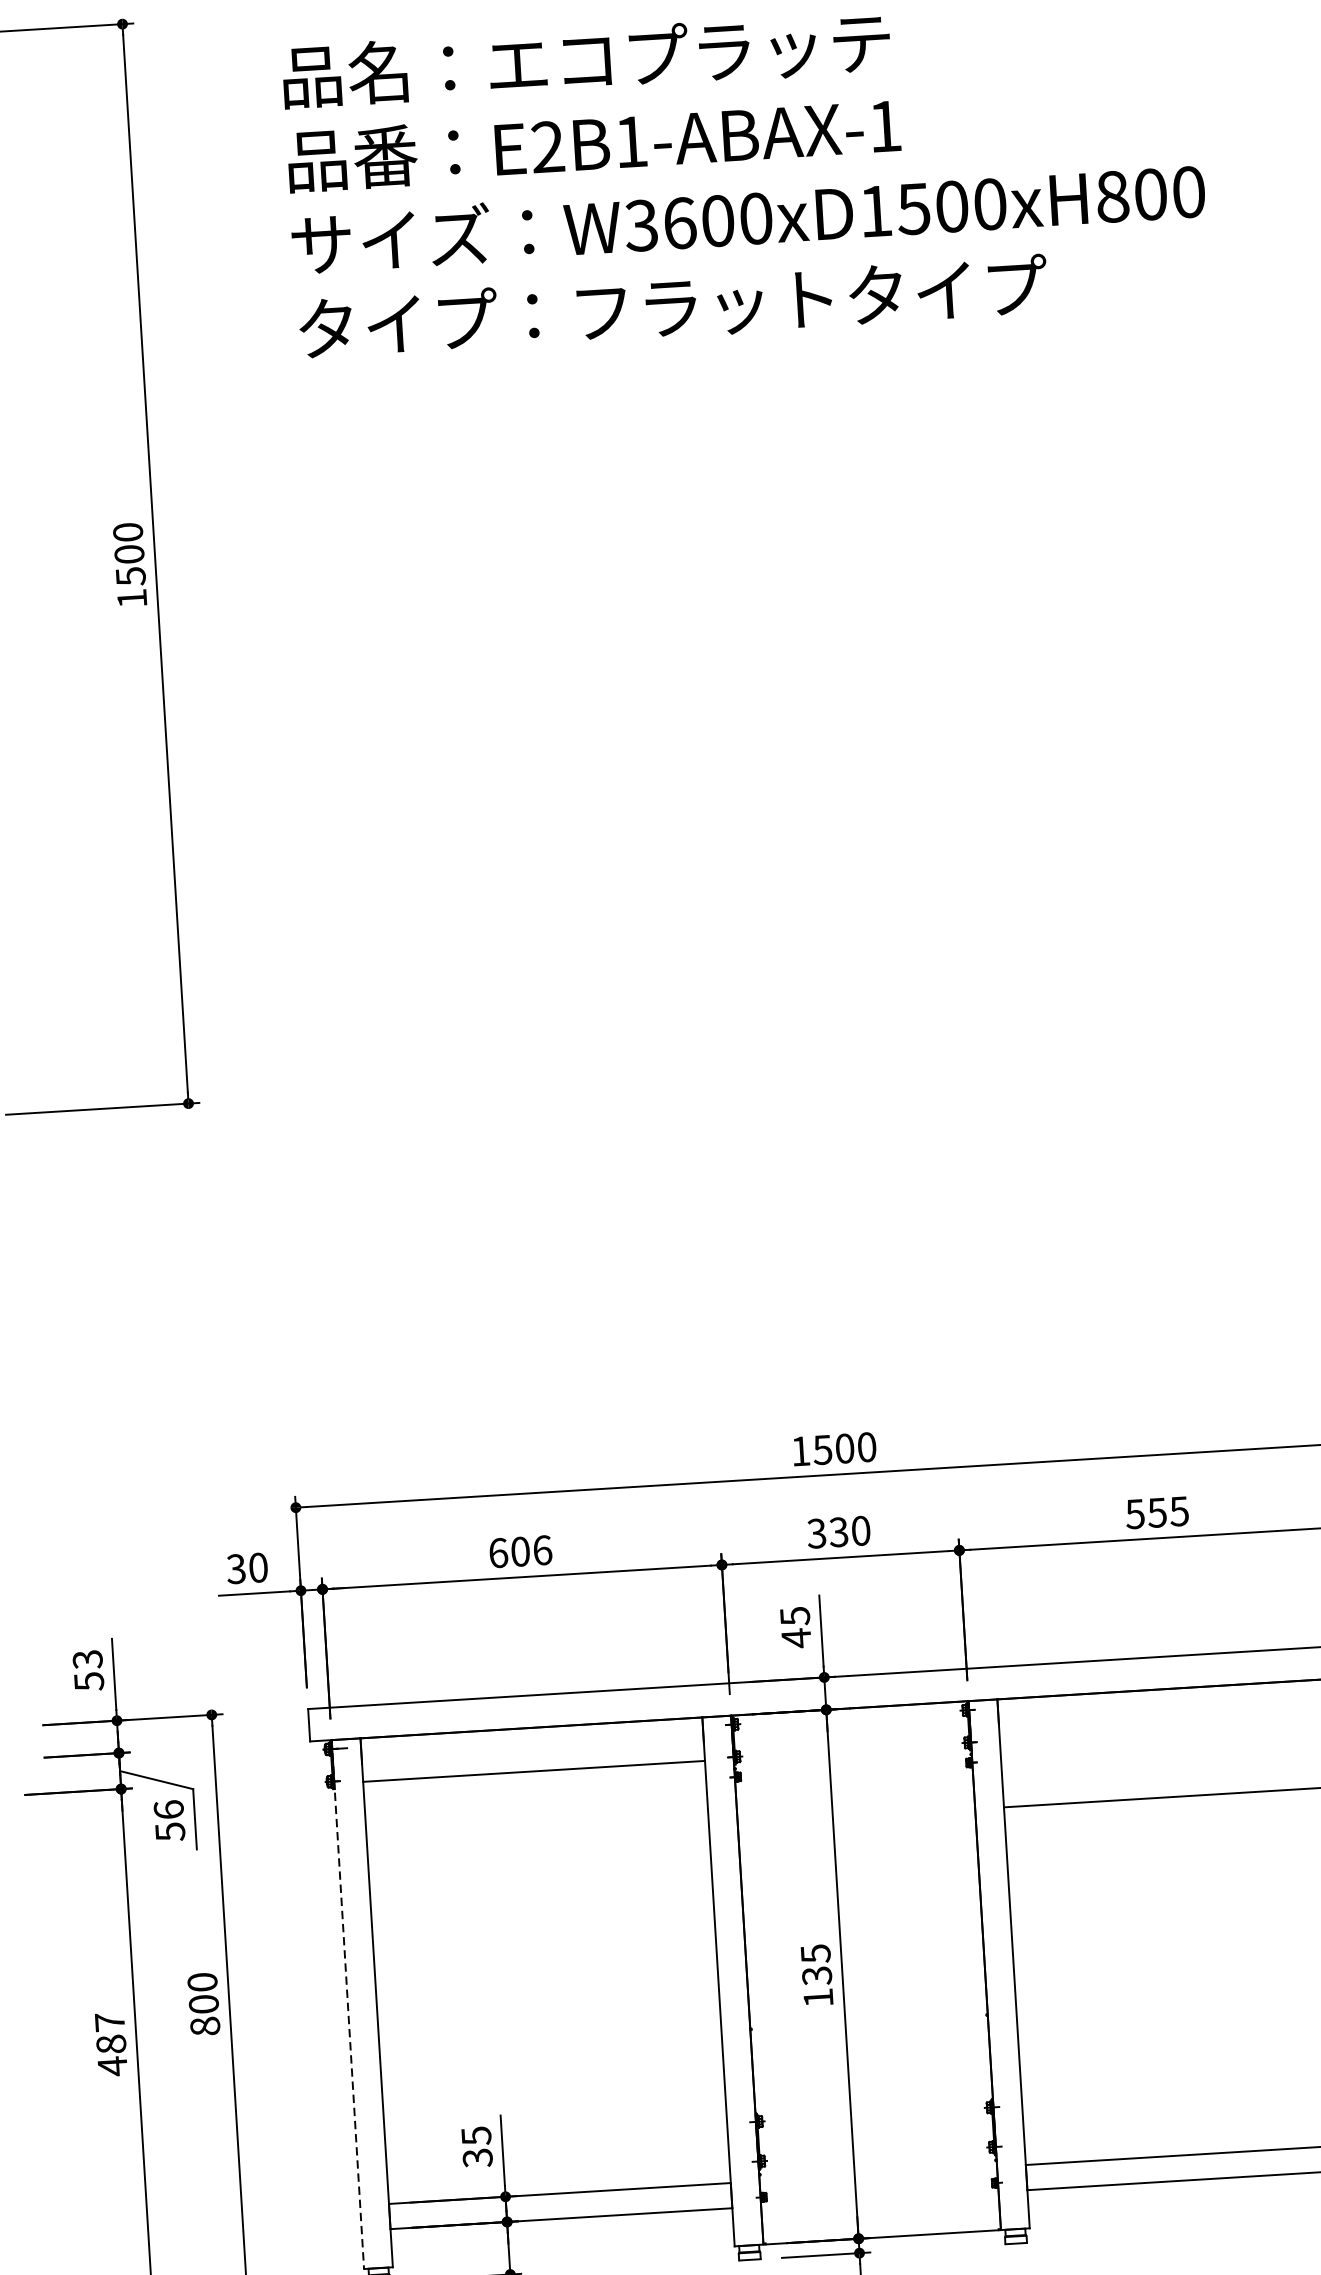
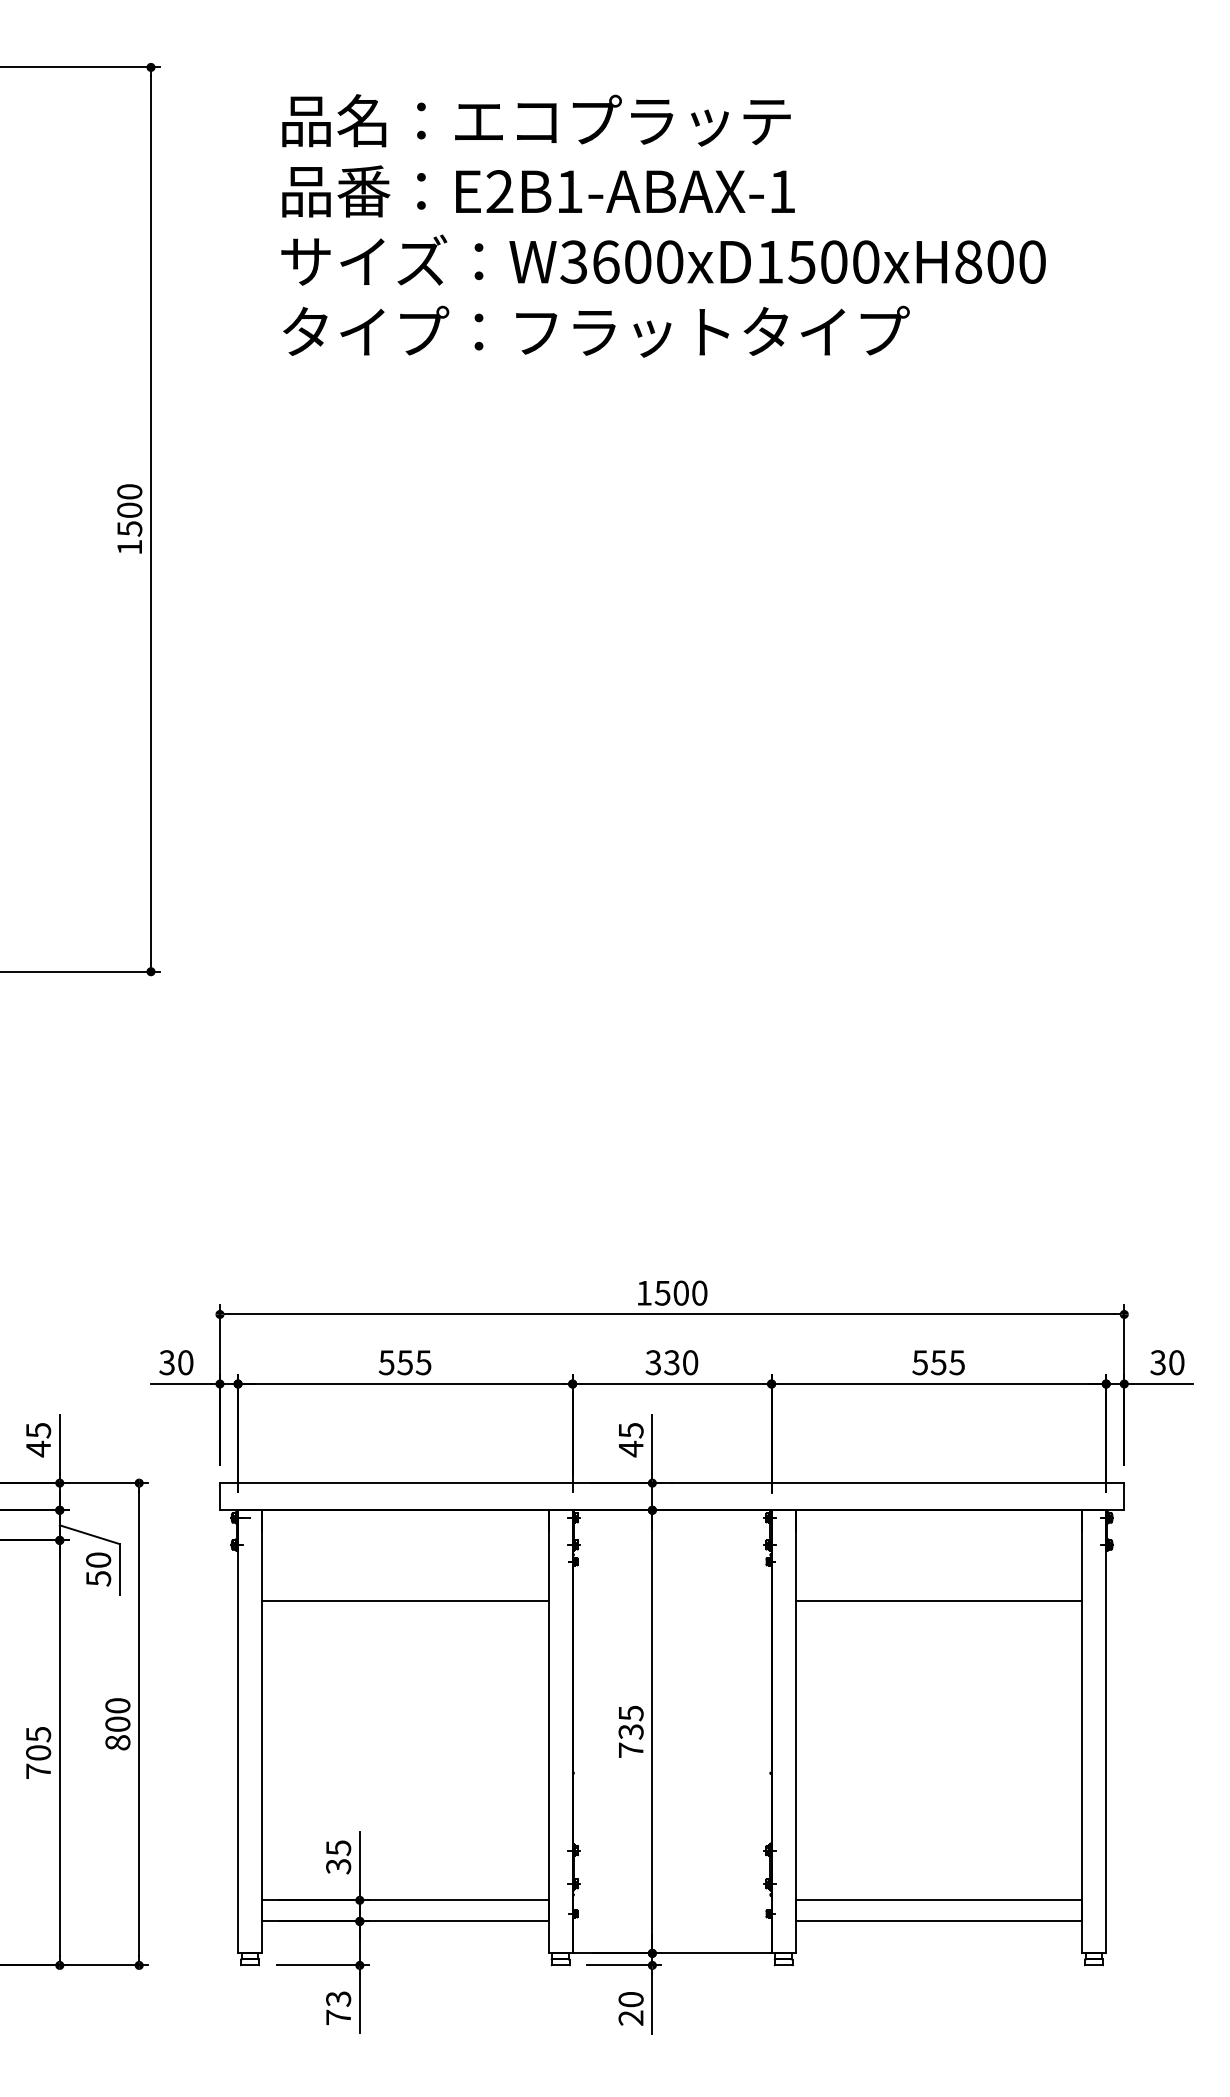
text: (519, 1551) -> (404, 1362), 606 -> 555
text: (88, 1671) -> (38, 1440), 53 -> 45
line: (534, 1771) -> (405, 1600), moved
text: (168, 1809) -> (98, 1559), 56 -> 50
text: (818, 1996) -> (631, 1749), 135 -> 735
line: (348, 2004) -> (238, 1731), dashed -> solid
text: (111, 2043) -> (38, 1752), 487 -> 705

